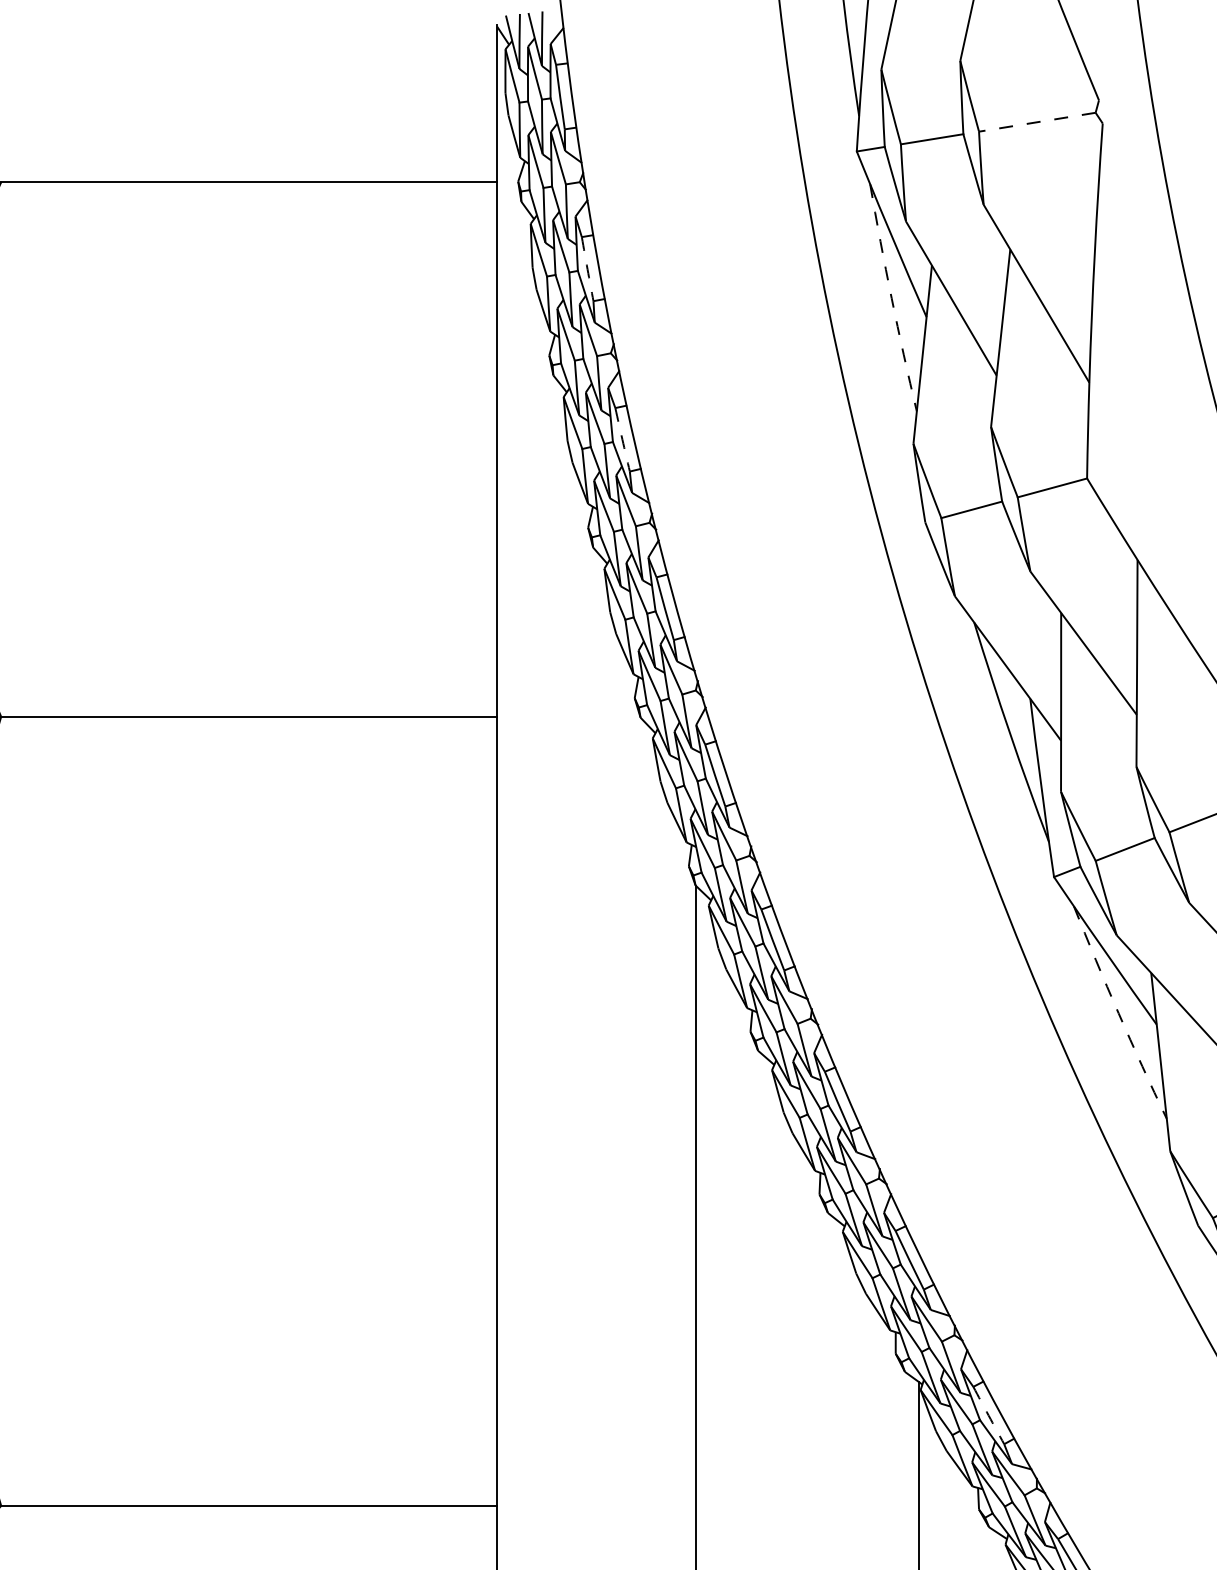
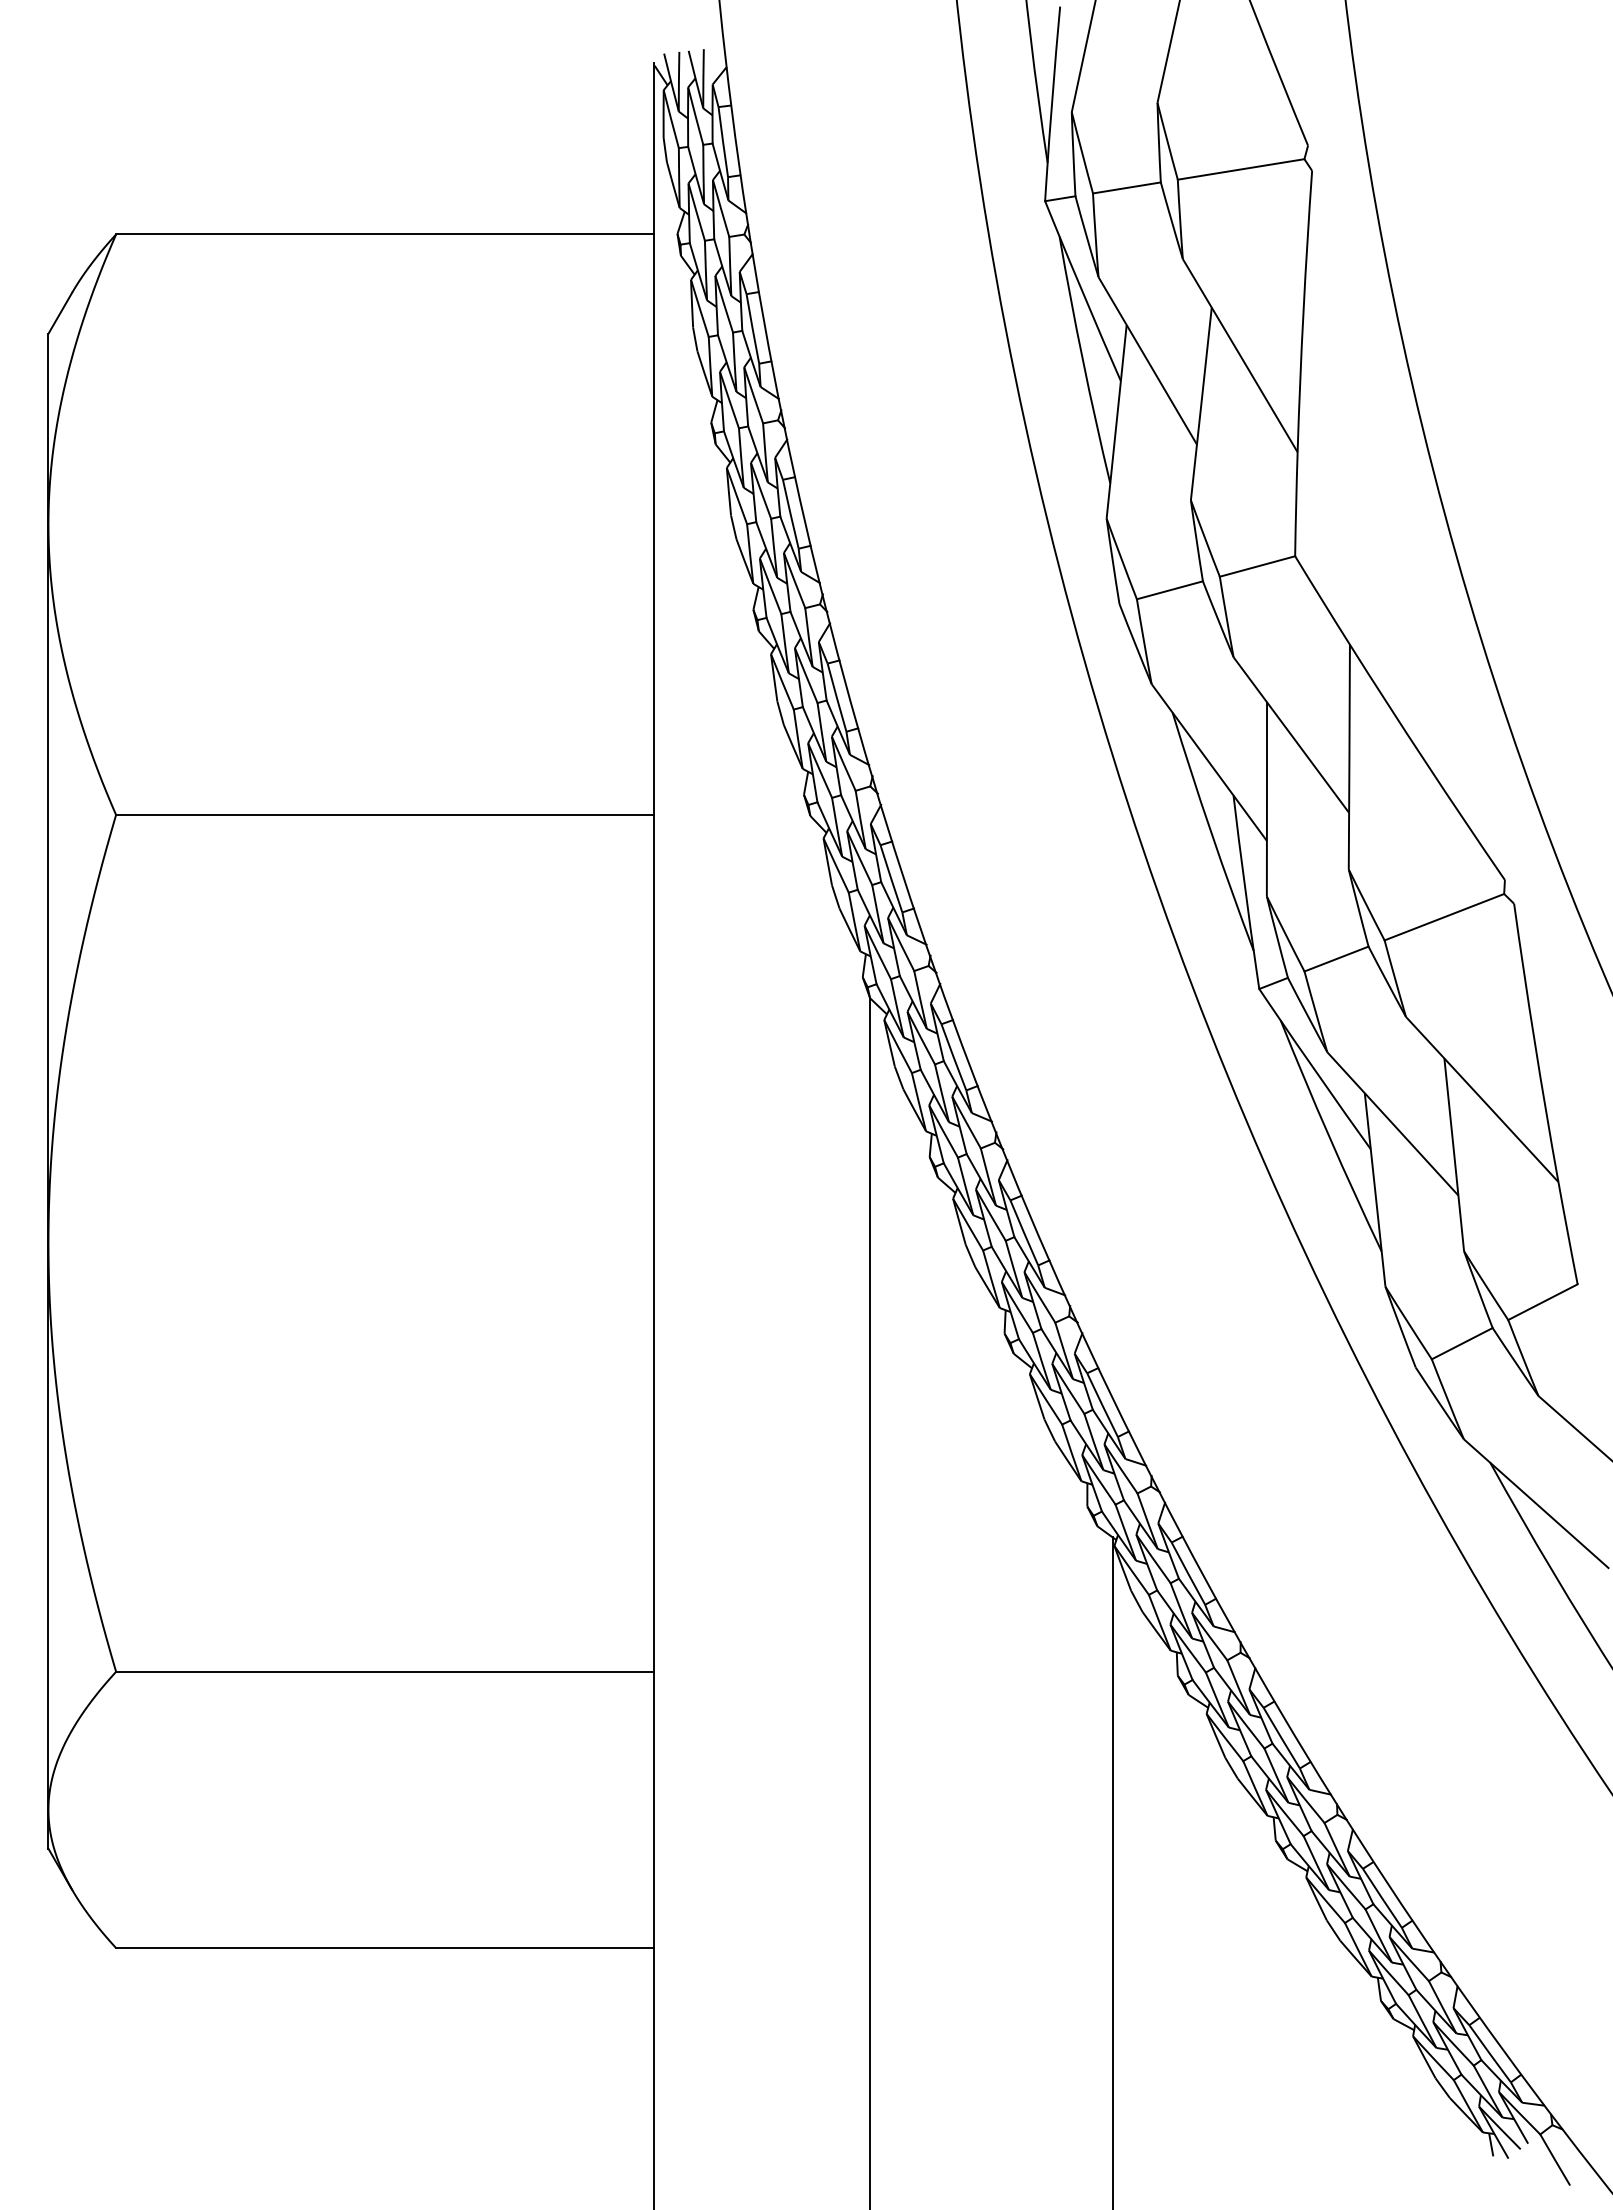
line: (1036, 122) -> (1240, 169), dashed -> solid
arc: (587, 268) -> (752, 328), dashed -> solid
arc: (891, 298) -> (1082, 360), dashed -> solid
arc: (622, 440) -> (790, 514), dashed -> solid
arc: (1118, 1012) -> (1329, 1136), dashed -> solid
arc: (988, 1415) -> (1188, 1573), dashed -> solid

